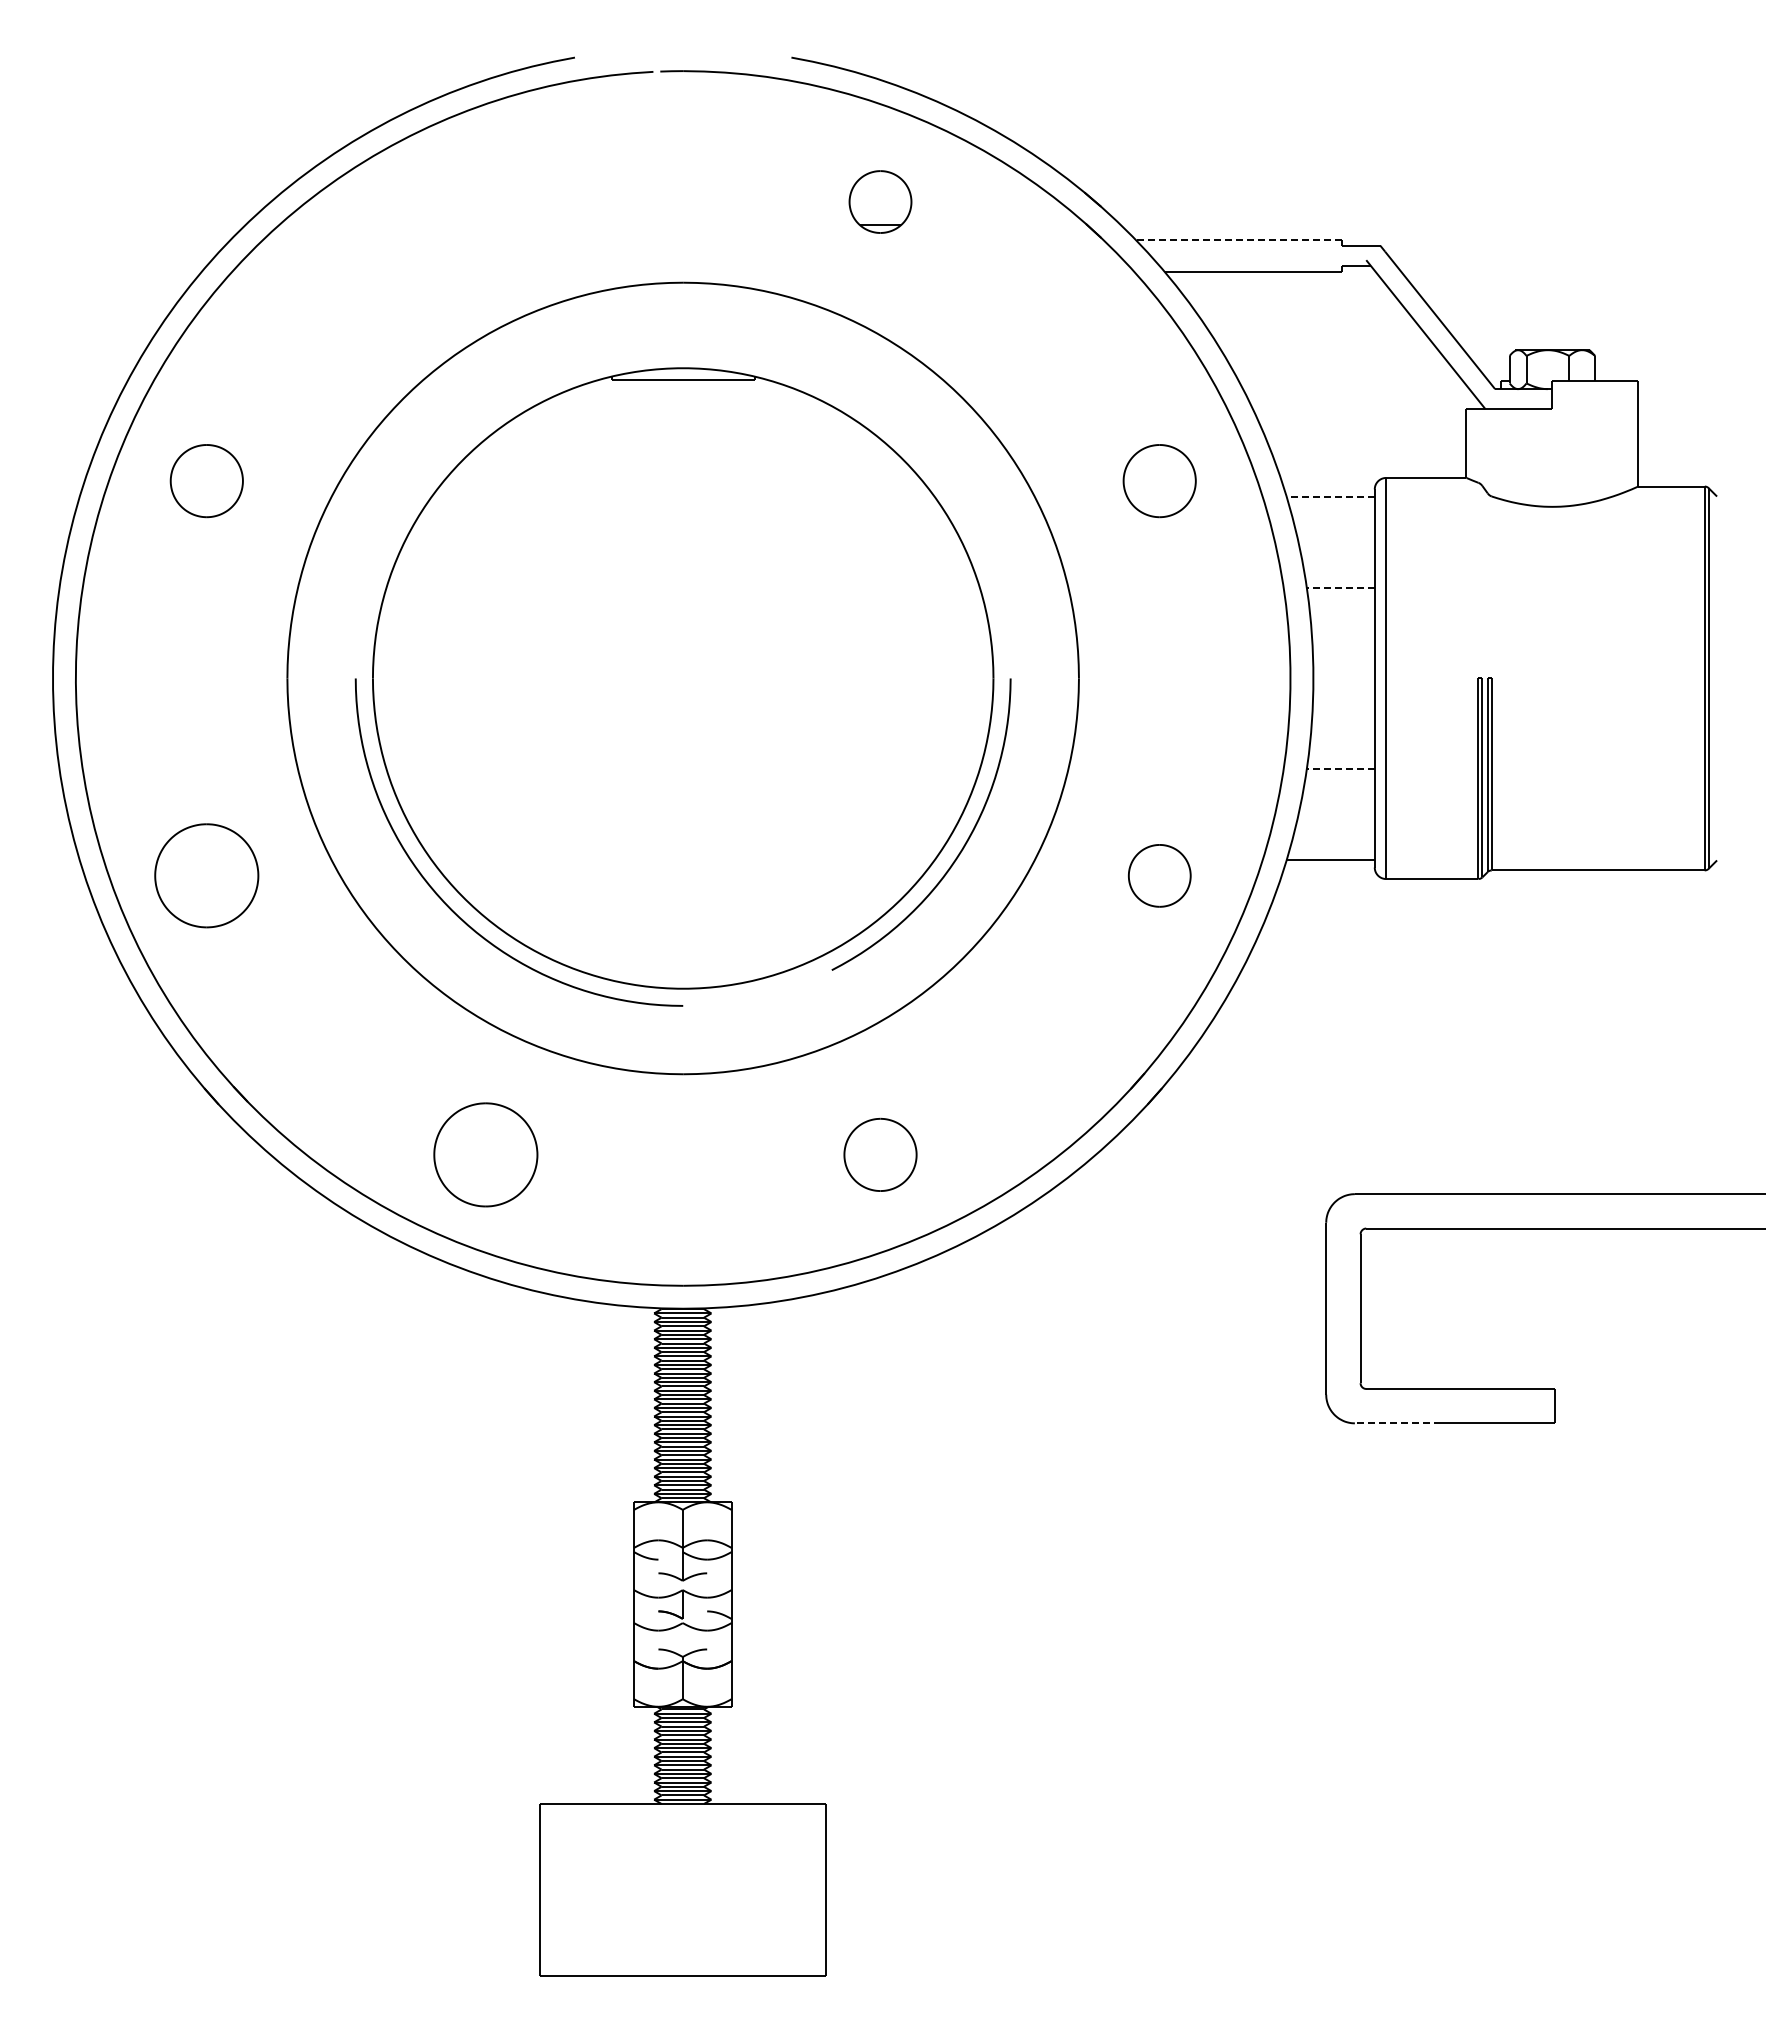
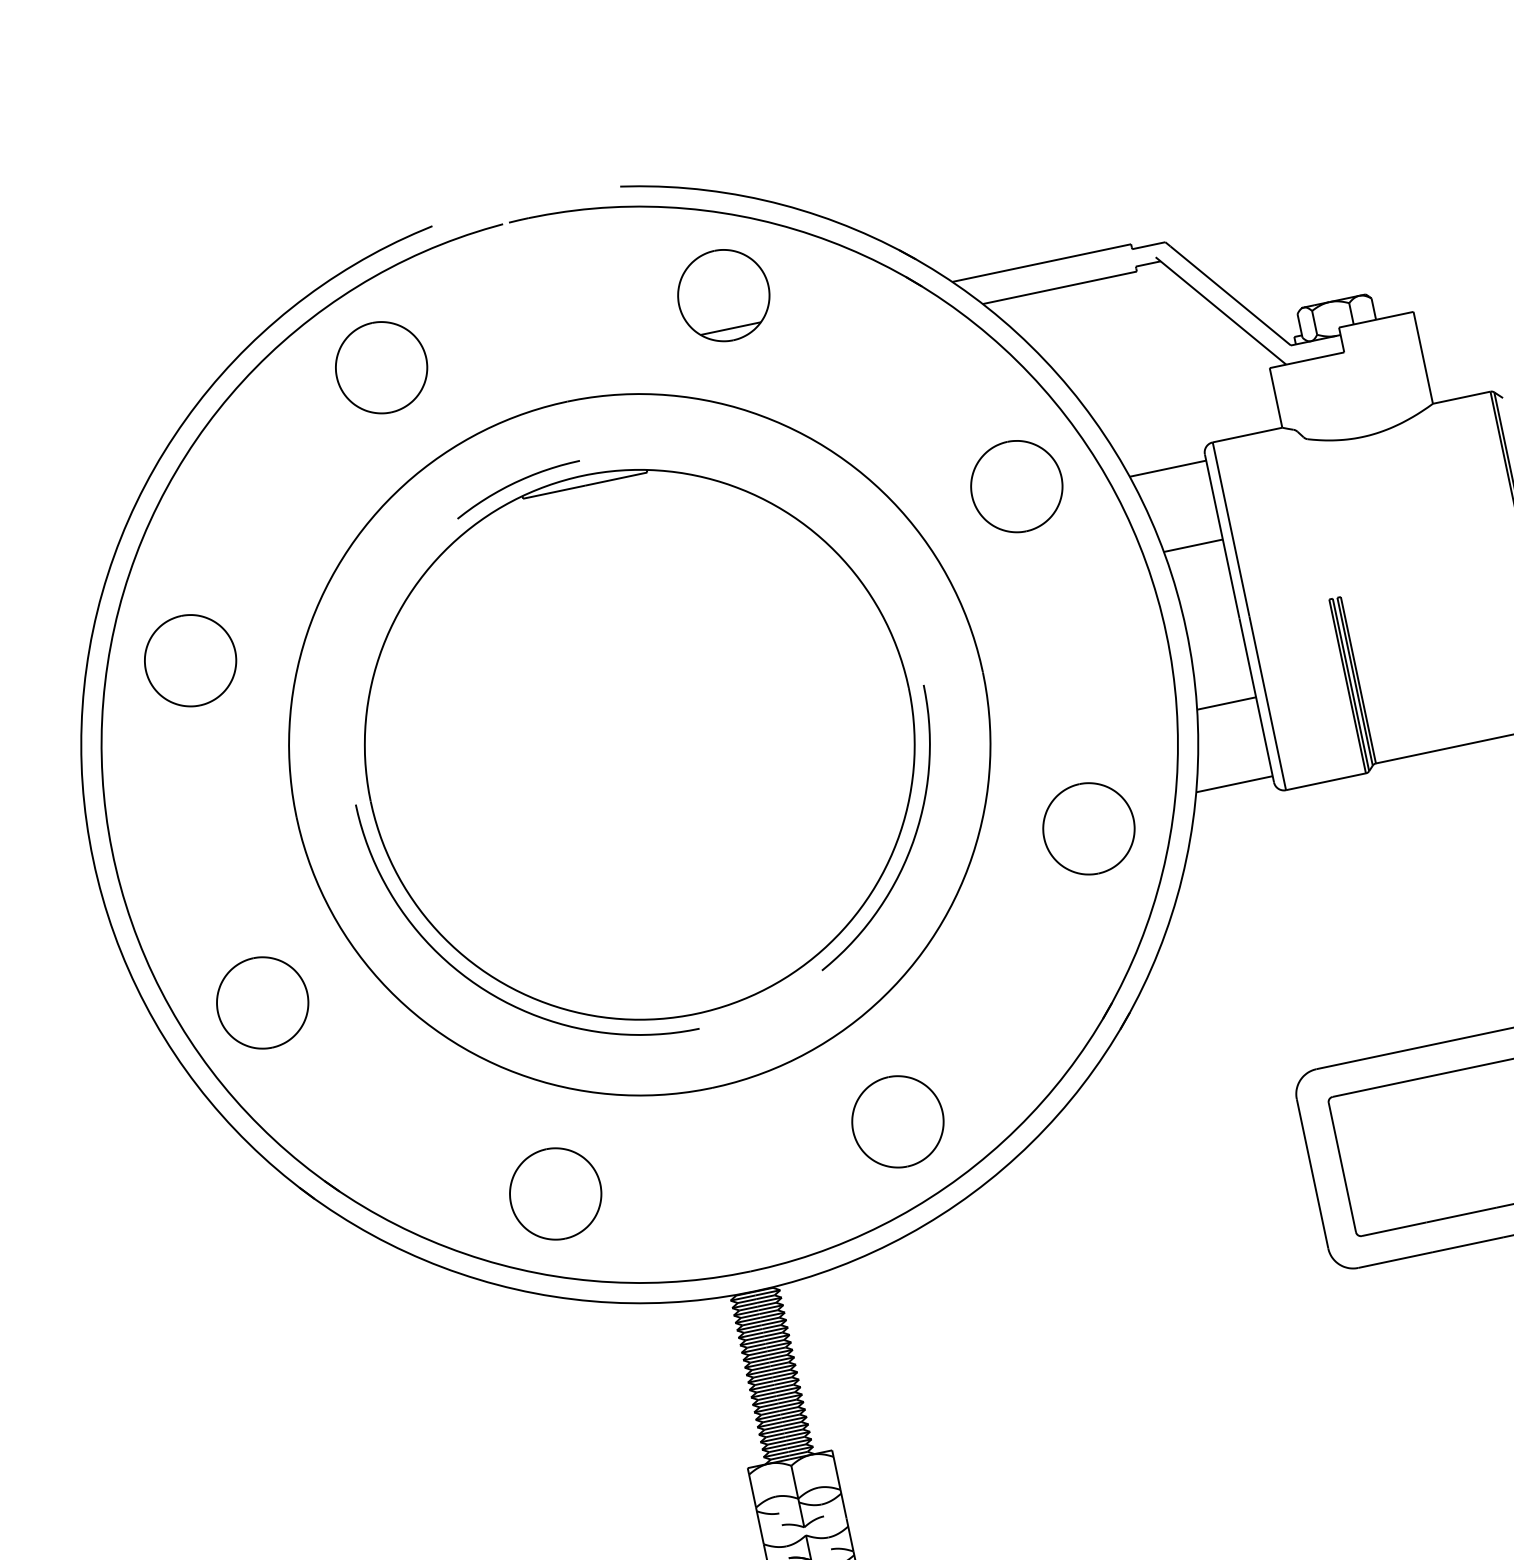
part: (485, 201) -> (381, 367), added
part: (880, 201) -> (723, 295), size x1.67
line: (1238, 240) -> (1041, 263), dashed -> solid
curve: (606, 361) -> (515, 483), added
part: (206, 480) -> (190, 660), size x1.43
part: (1159, 480) -> (1016, 486), size x1.43
line: (1330, 496) -> (1167, 468), dashed -> solid
line: (1340, 587) -> (1193, 545), dashed -> solid
line: (1340, 769) -> (1226, 703), dashed -> solid
part: (1159, 875) -> (1088, 828), size x1.67
part: (880, 1154) -> (897, 1121), size x1.43
line: (1397, 1423) -> (1395, 1260), dashed -> solid

